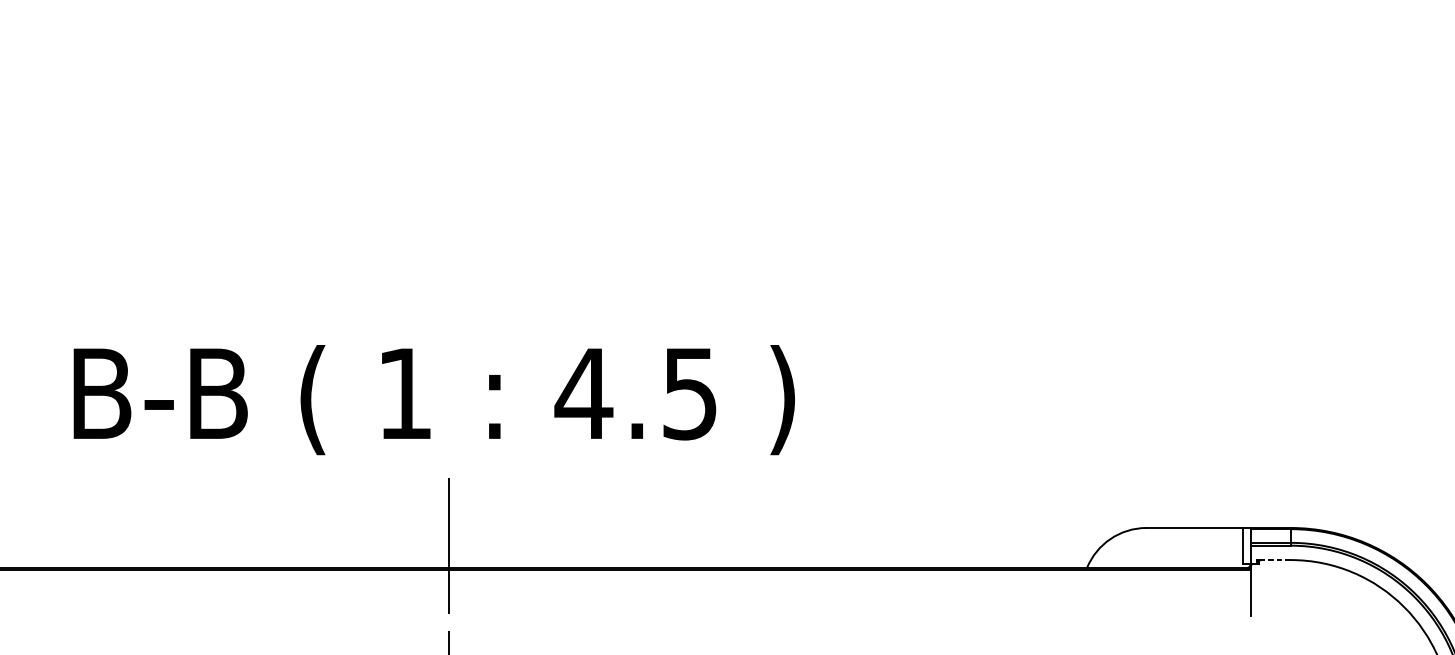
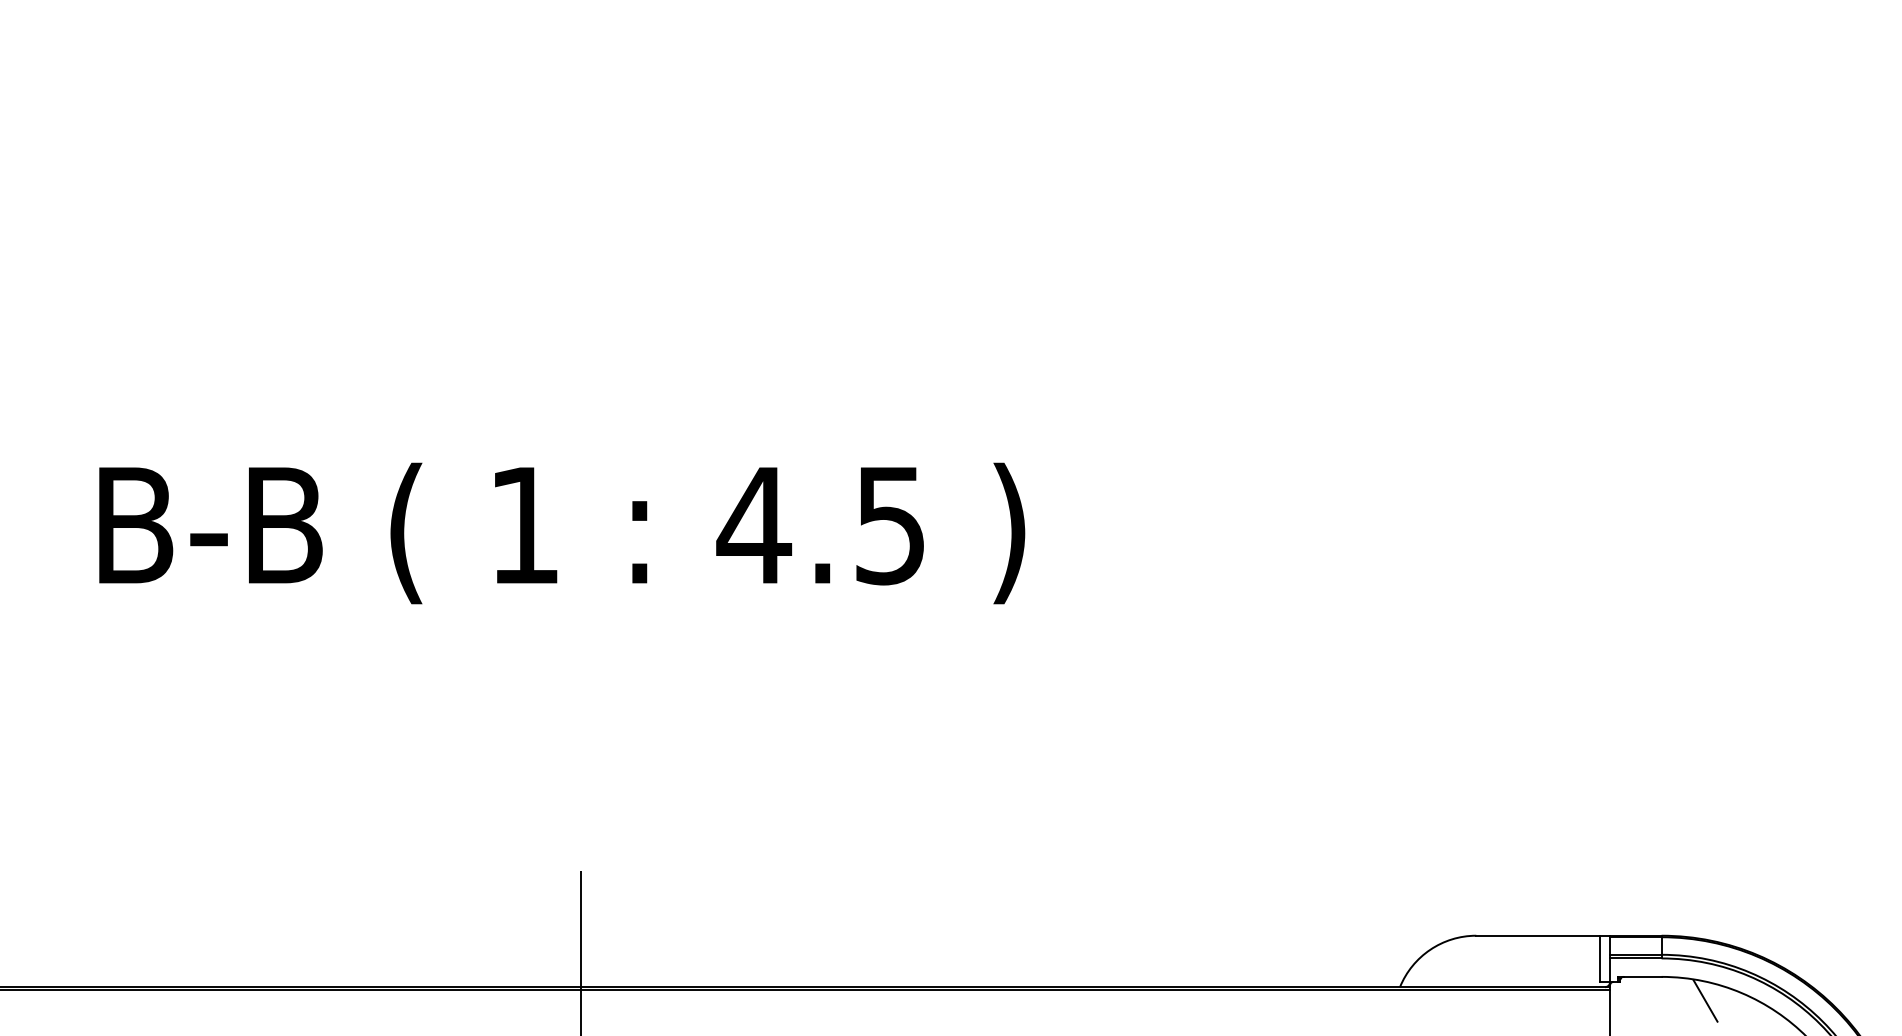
text: (434, 400) -> (562, 533), moved
line: (1275, 559) -> (1642, 976), dashed -> solid
hatch: (1325, 578) -> (1705, 1000), added

